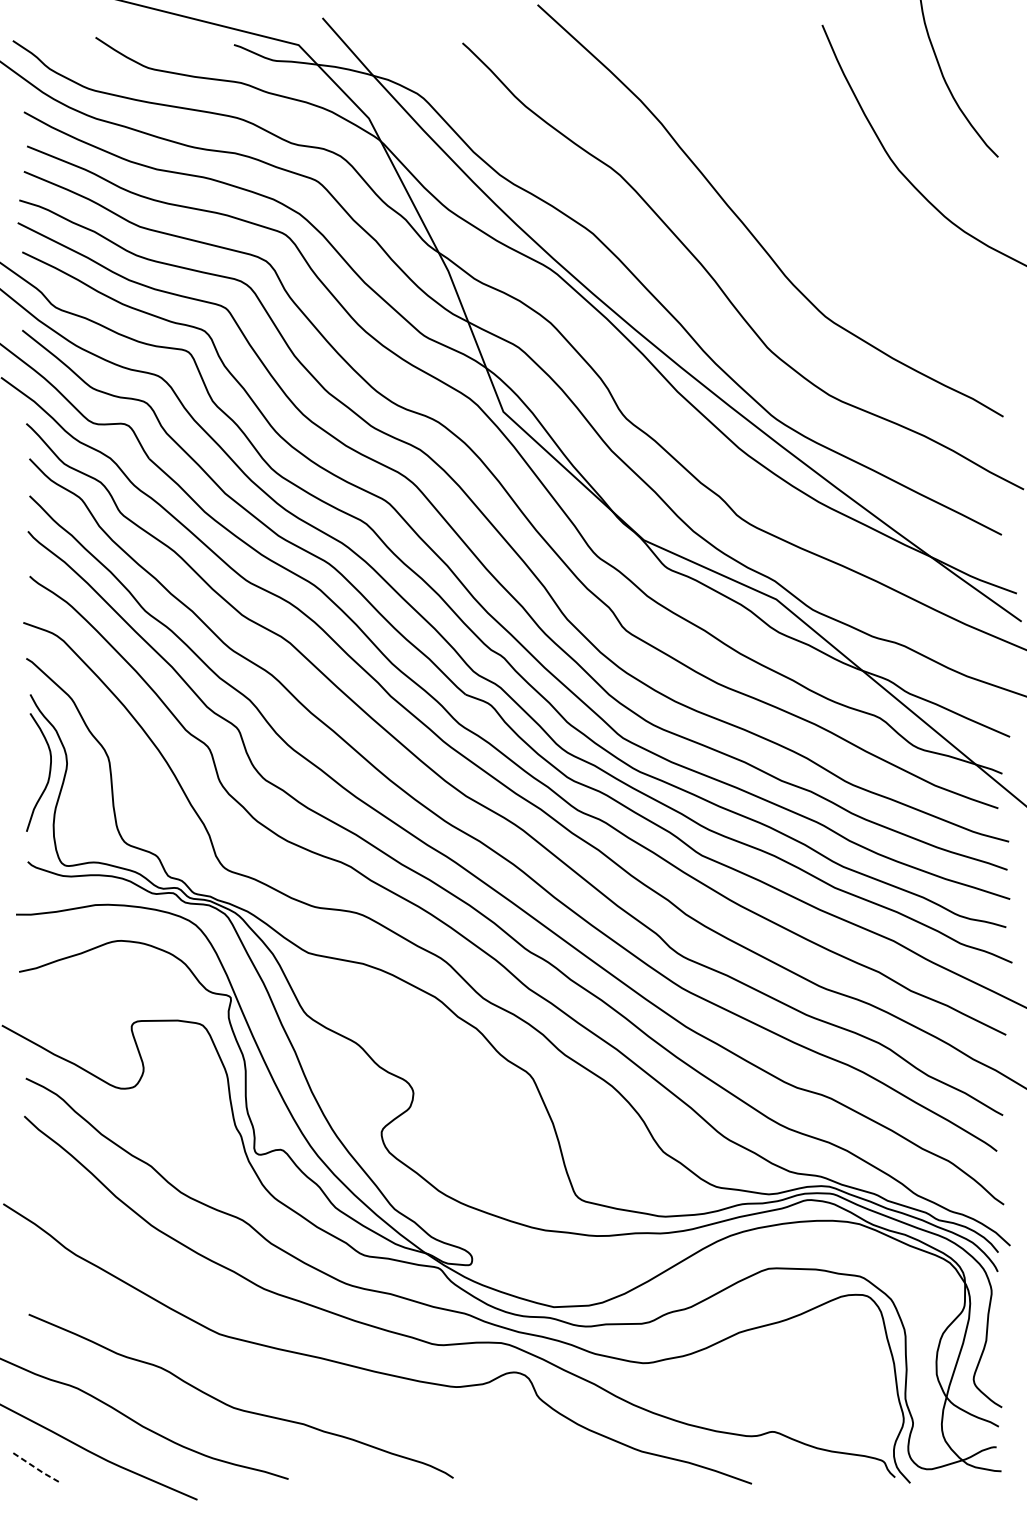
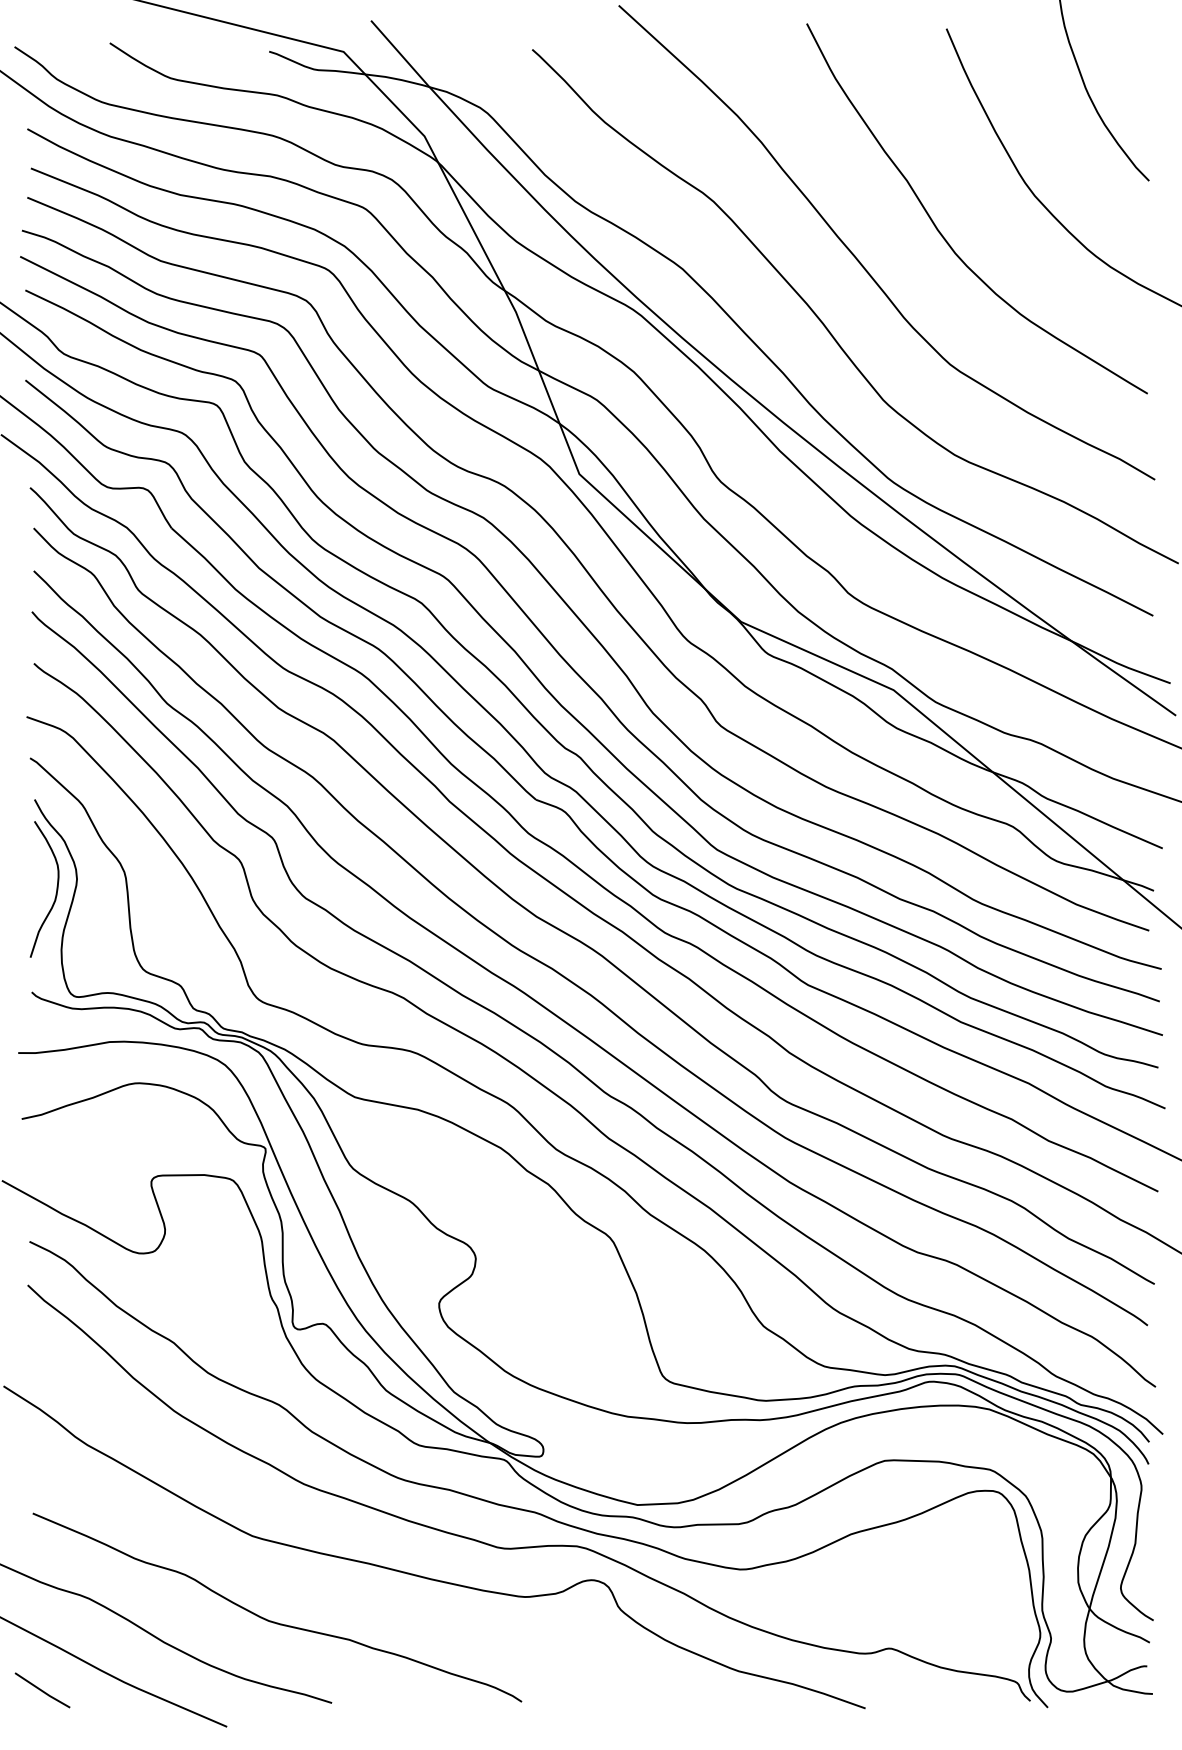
curve: (819, 204) -> (943, 235), added
line: (37, 1469) -> (43, 1691), dashed -> solid

